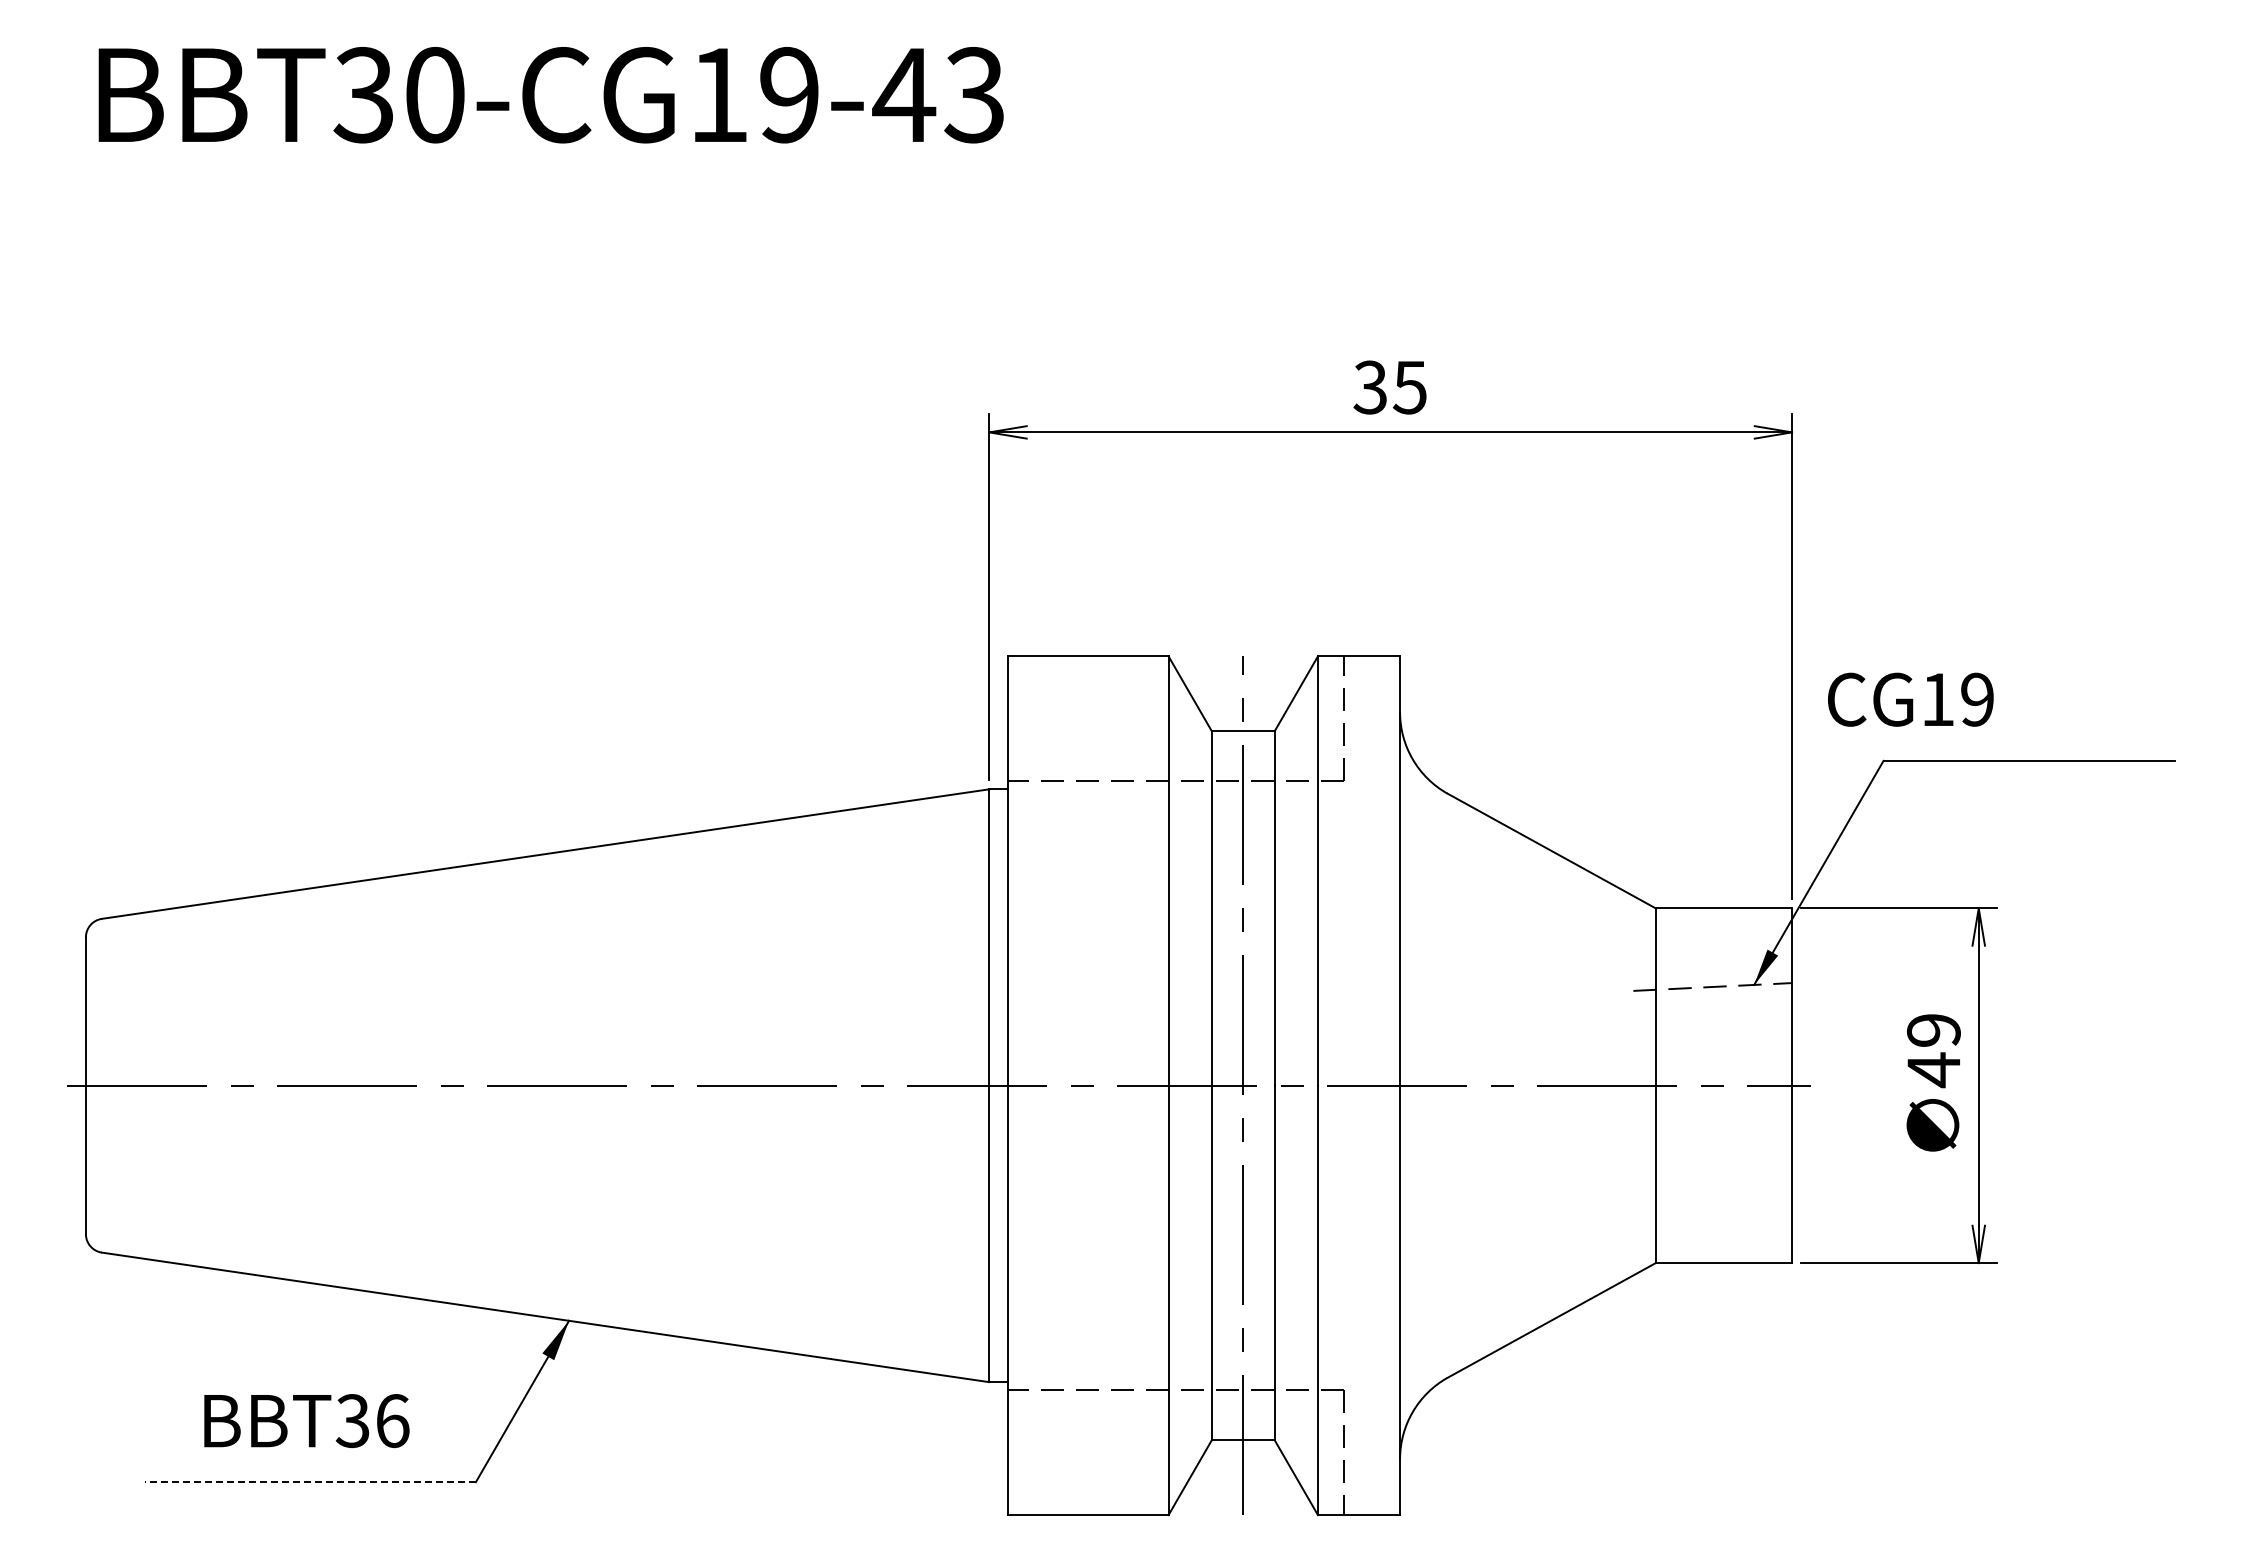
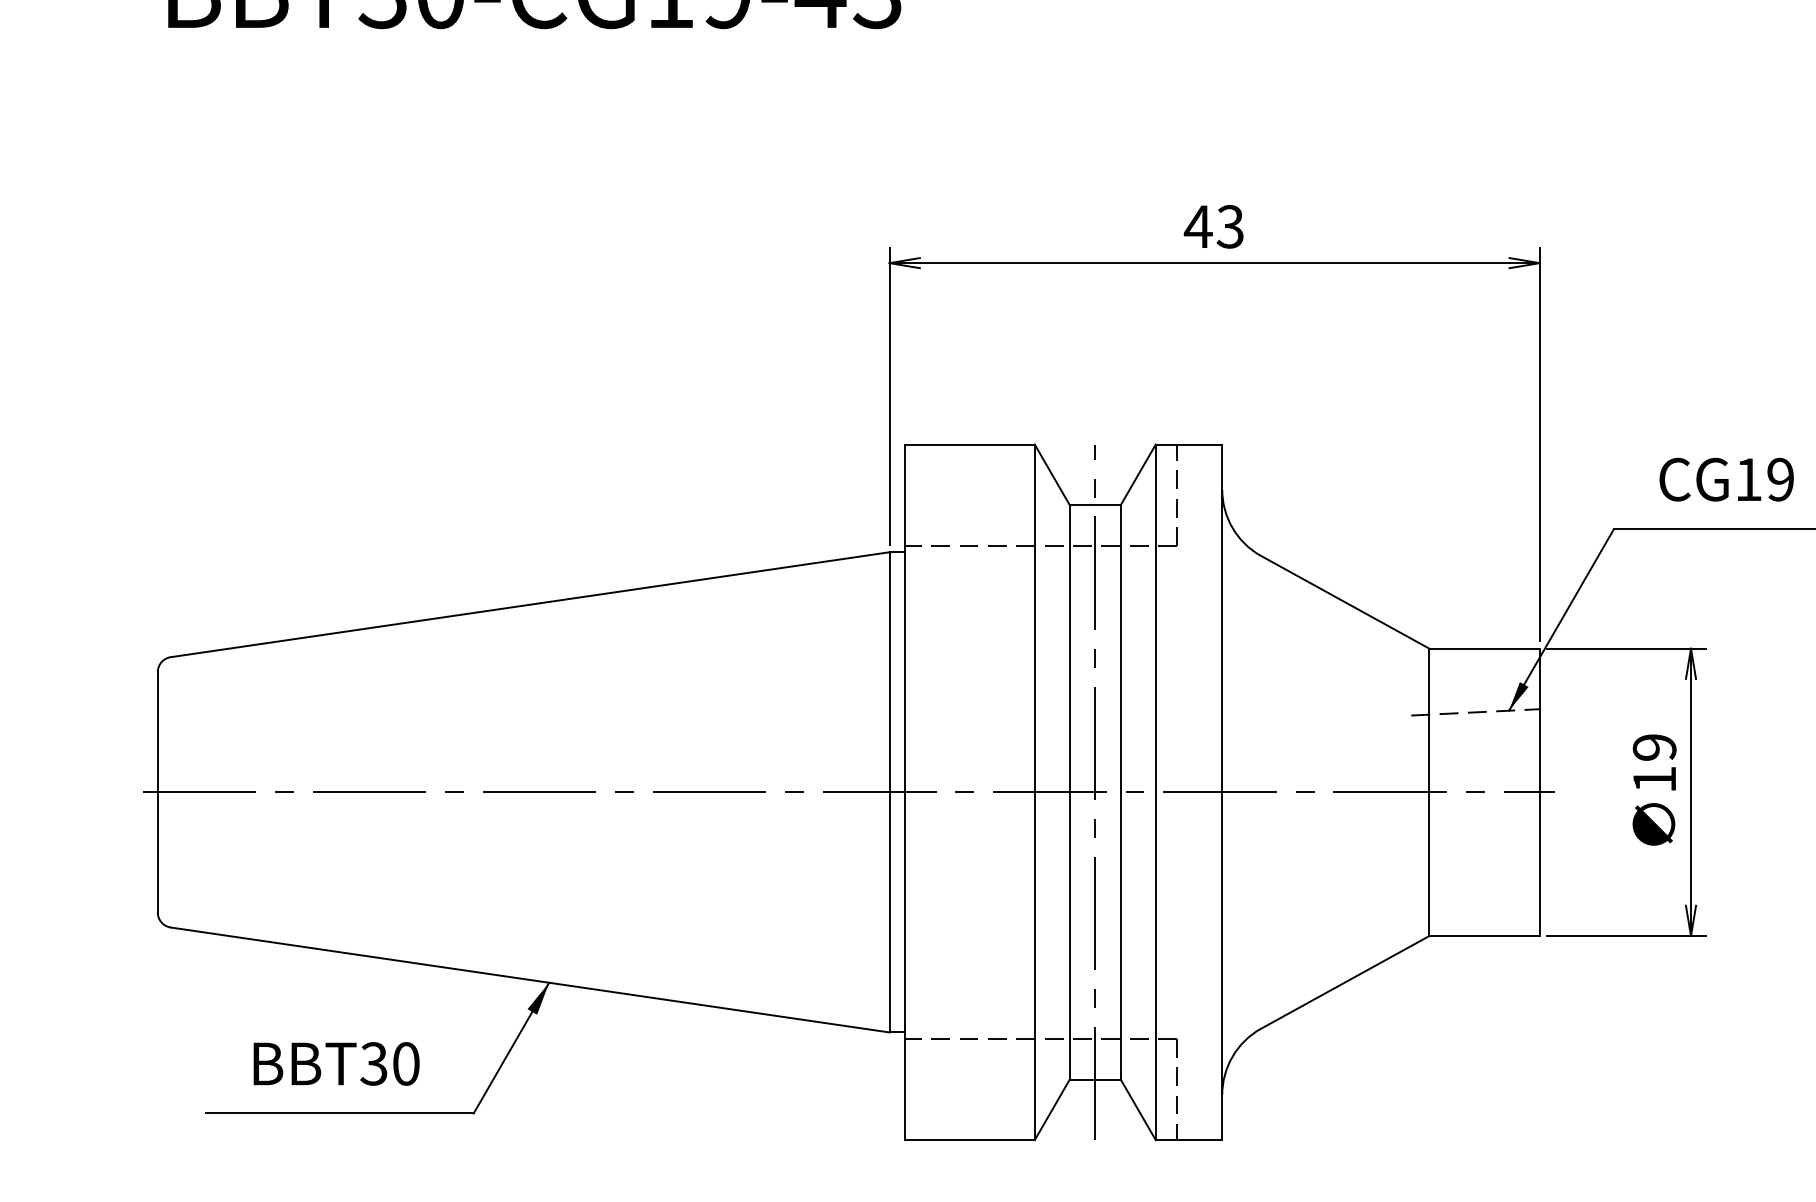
text: (1389, 387) -> (1213, 226), 35 -> 43
text: (1910, 699) -> (1726, 479), moved
text: (1933, 1070) -> (1654, 780), 49 -> 19
text: (392, 1421) -> (406, 1064), BBT36 -> BBT30
line: (310, 1482) -> (339, 1113), dashed -> solid

